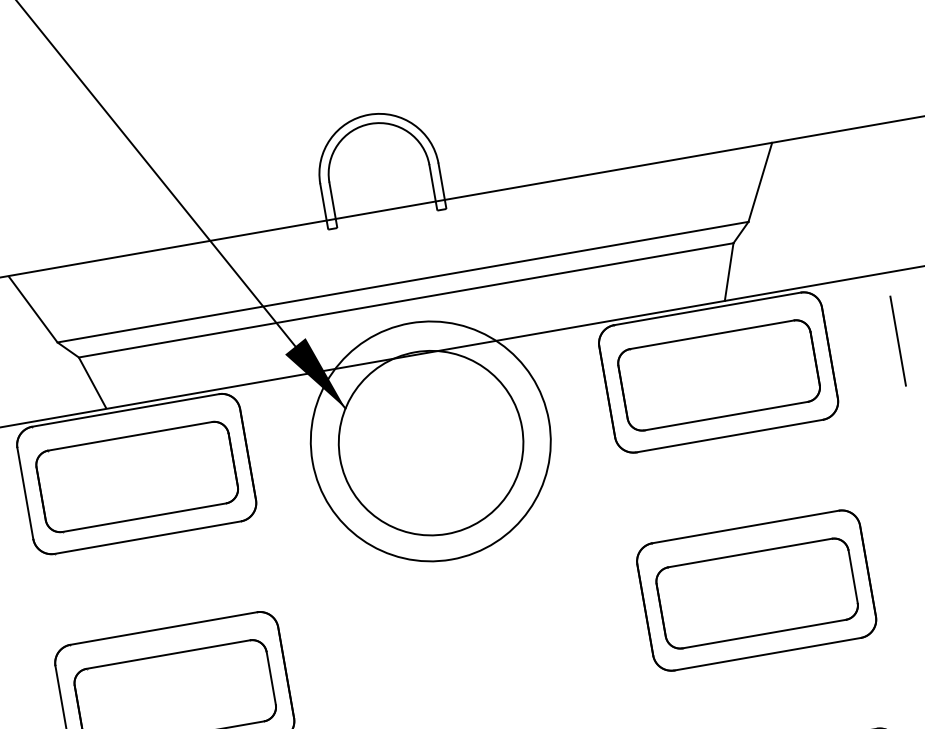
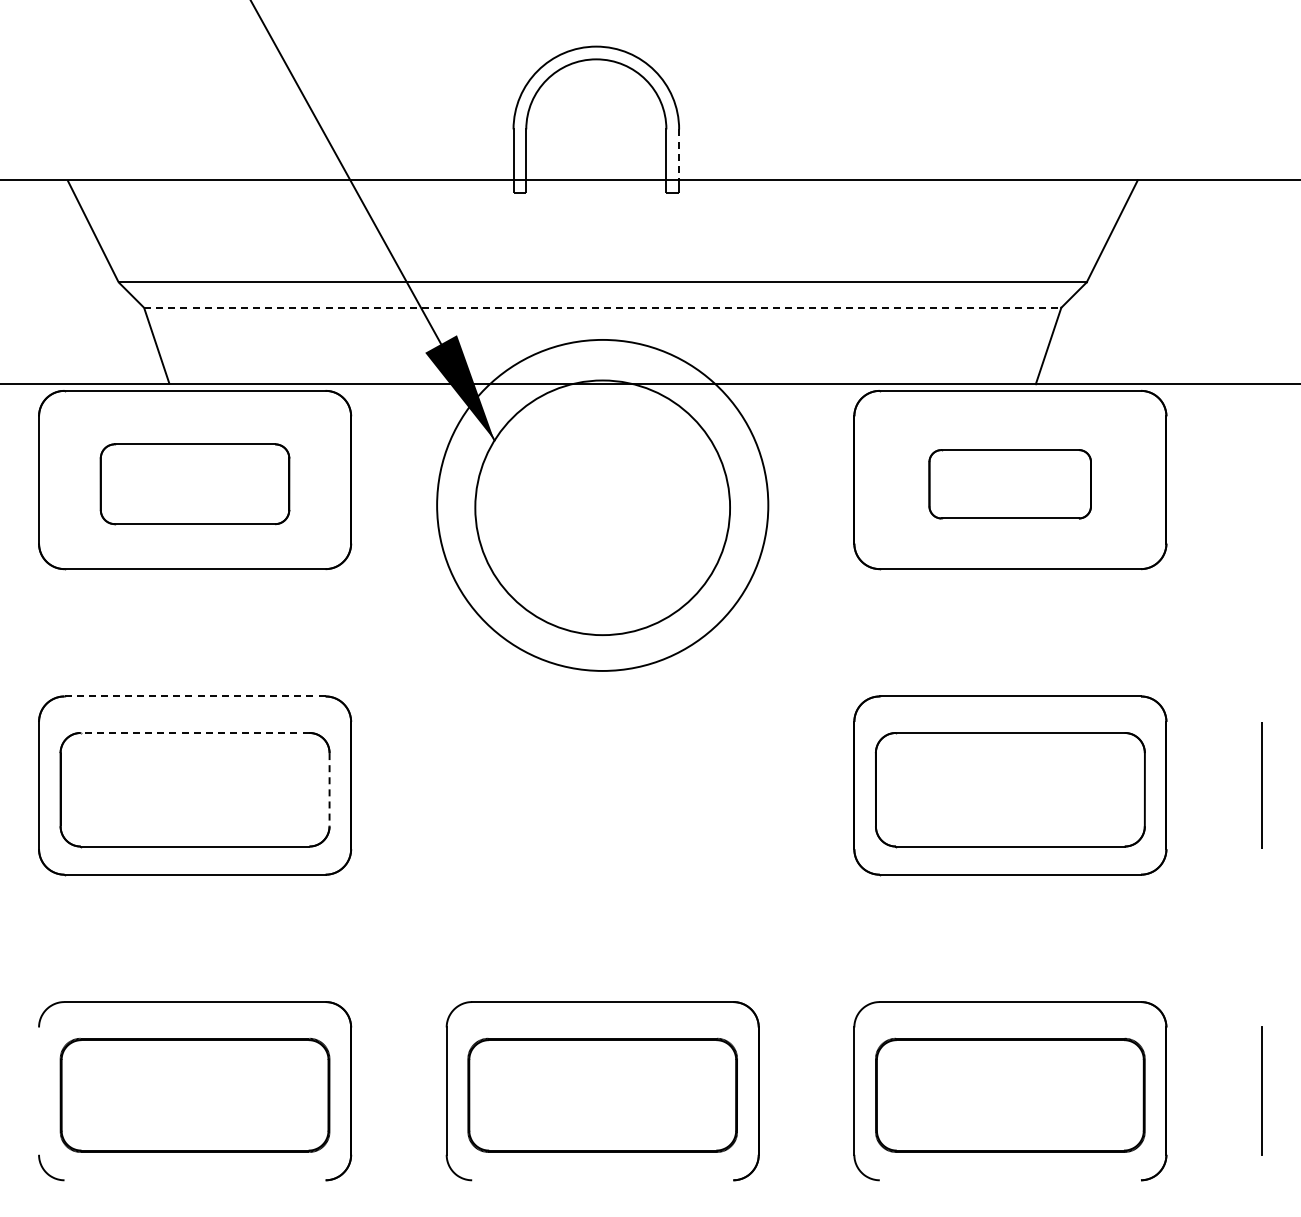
line: (442, 182) -> (679, 155), solid -> dashed
line: (406, 300) -> (602, 307), solid -> dashed
line: (897, 340) -> (1261, 479), removed
part: (718, 375) -> (1009, 484), size x0.6
part: (136, 477) -> (194, 484), size x0.7
line: (163, 628) -> (195, 696), solid -> dashed
line: (167, 654) -> (194, 732), solid -> dashed
line: (271, 678) -> (329, 789), solid -> dashed

